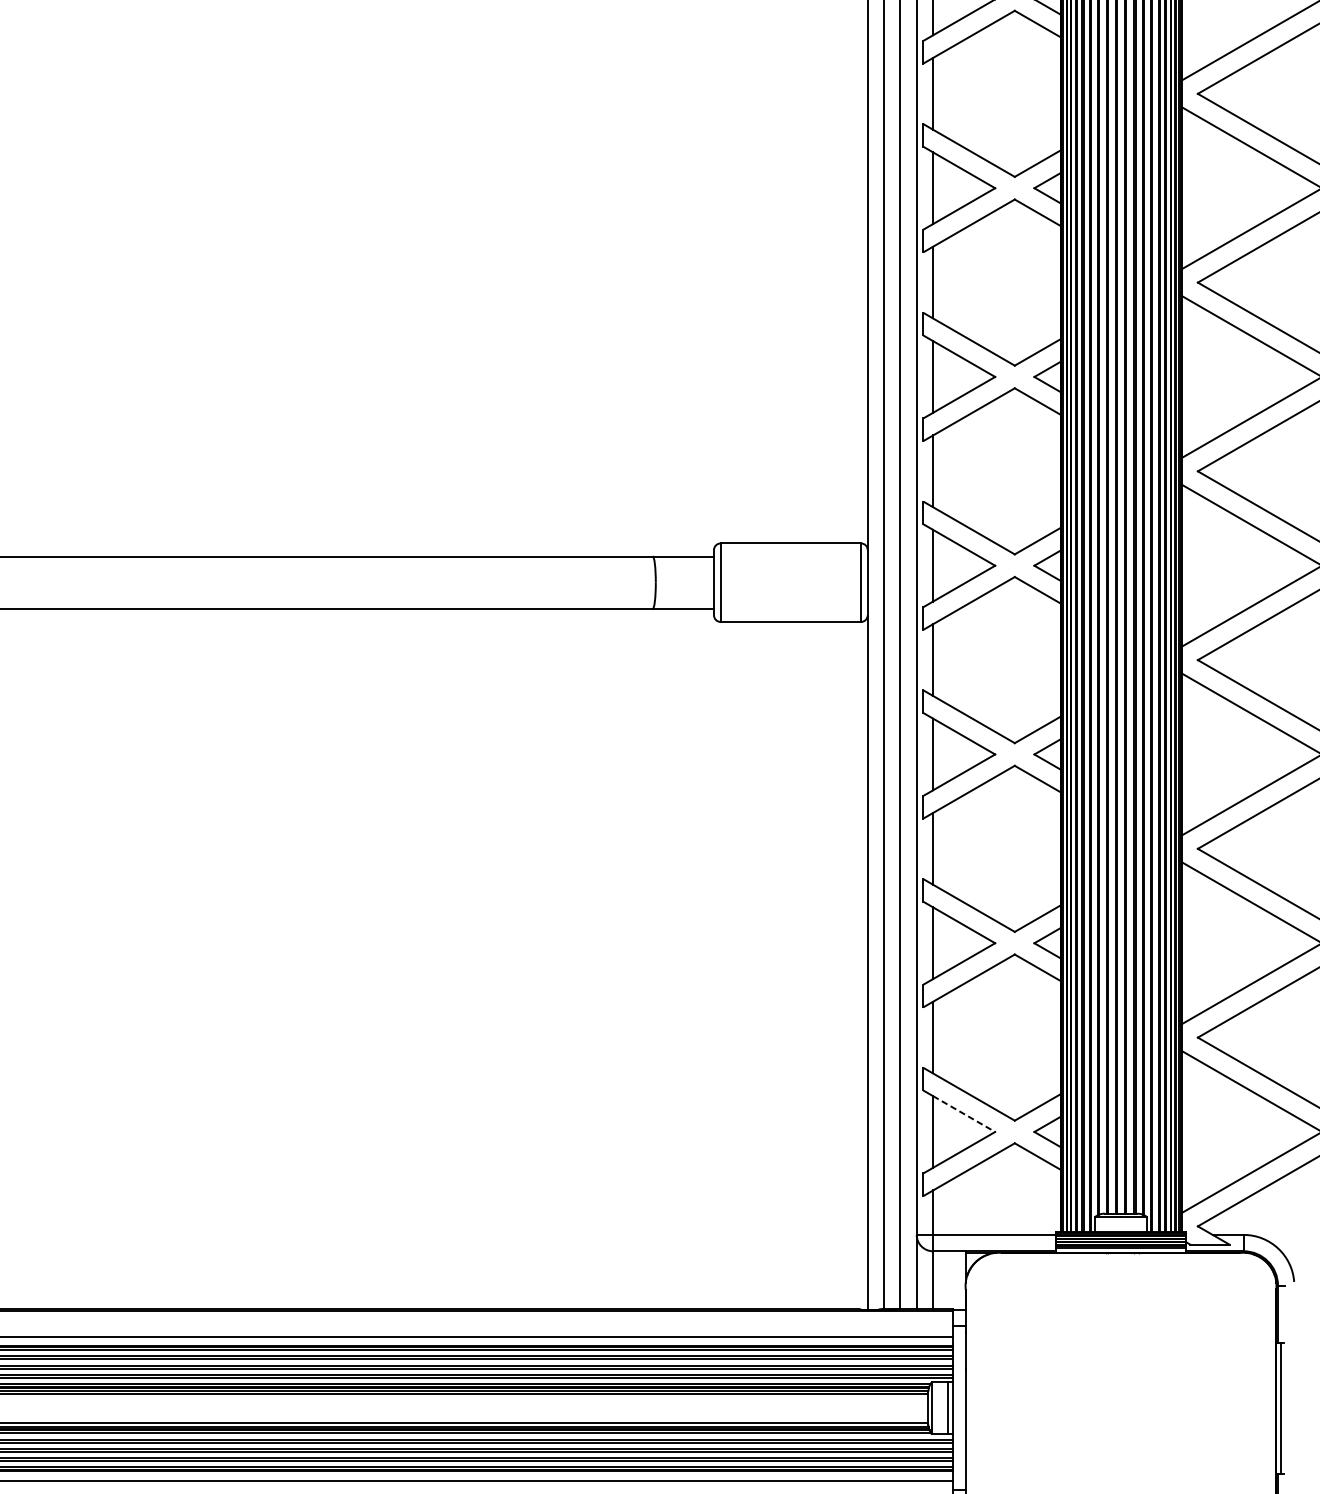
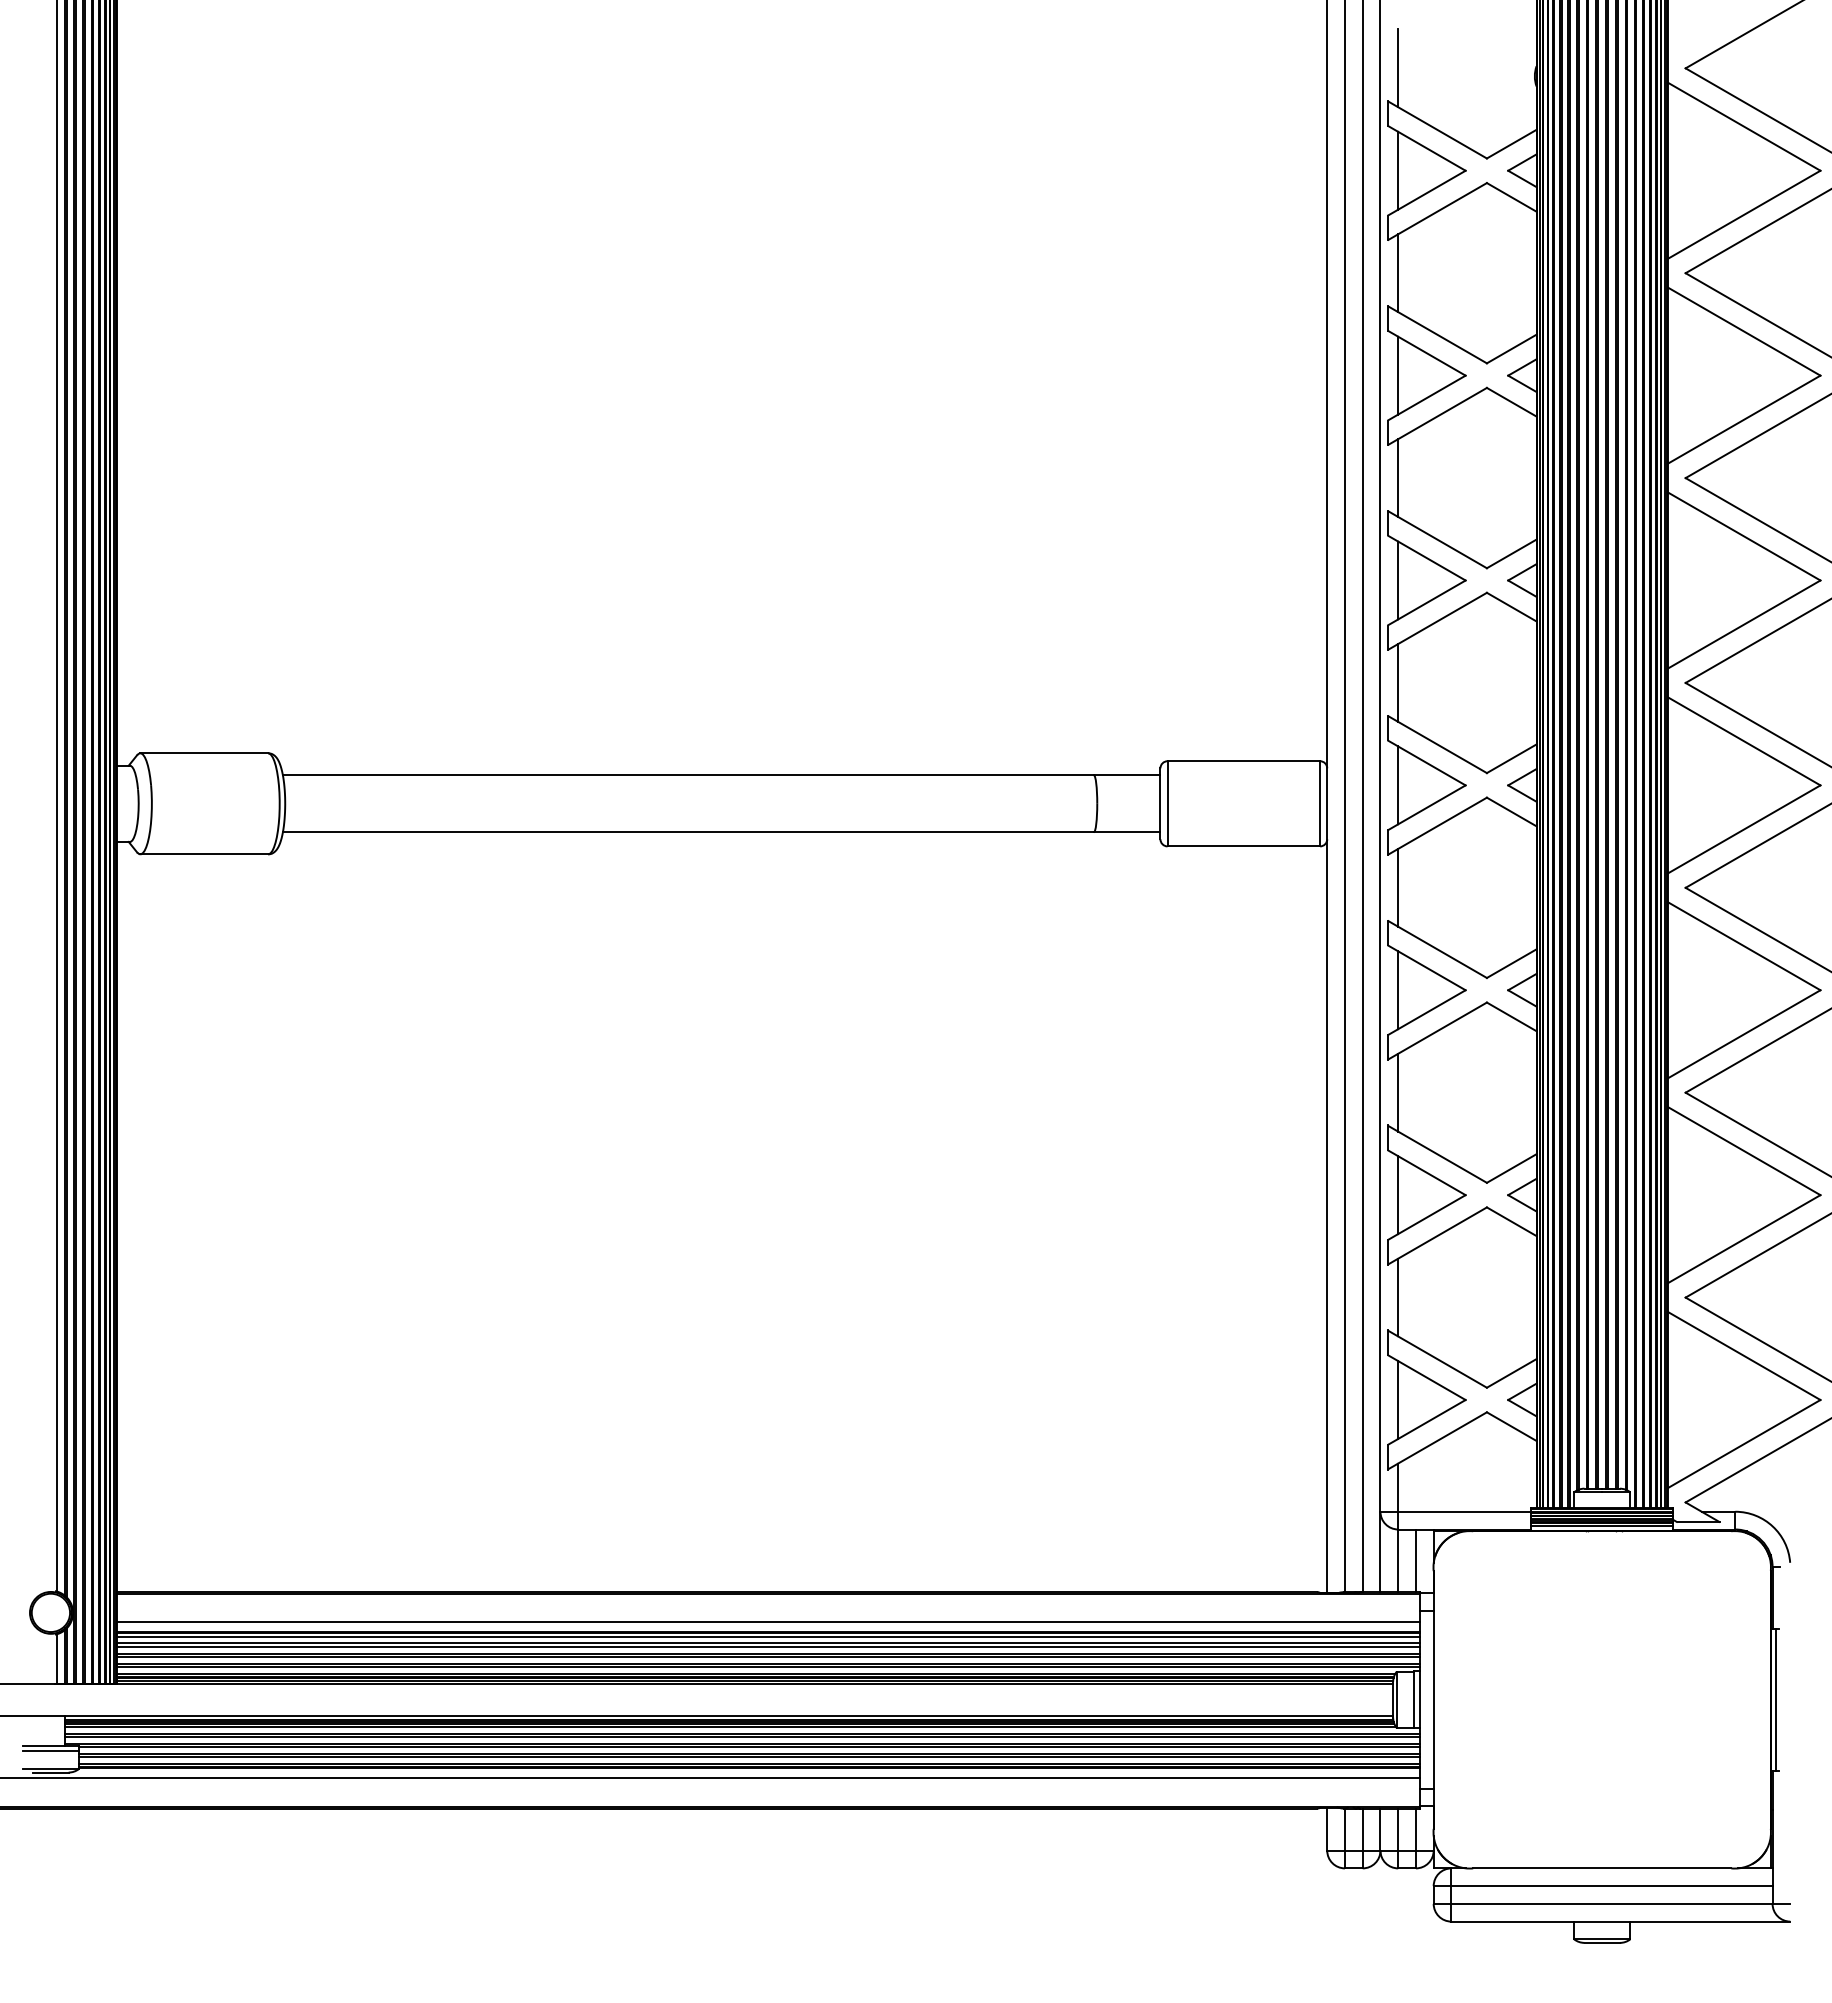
line: (963, 1113) -> (1431, 1380), dashed -> solid
line: (949, 1279) -> (1415, 1560), added

